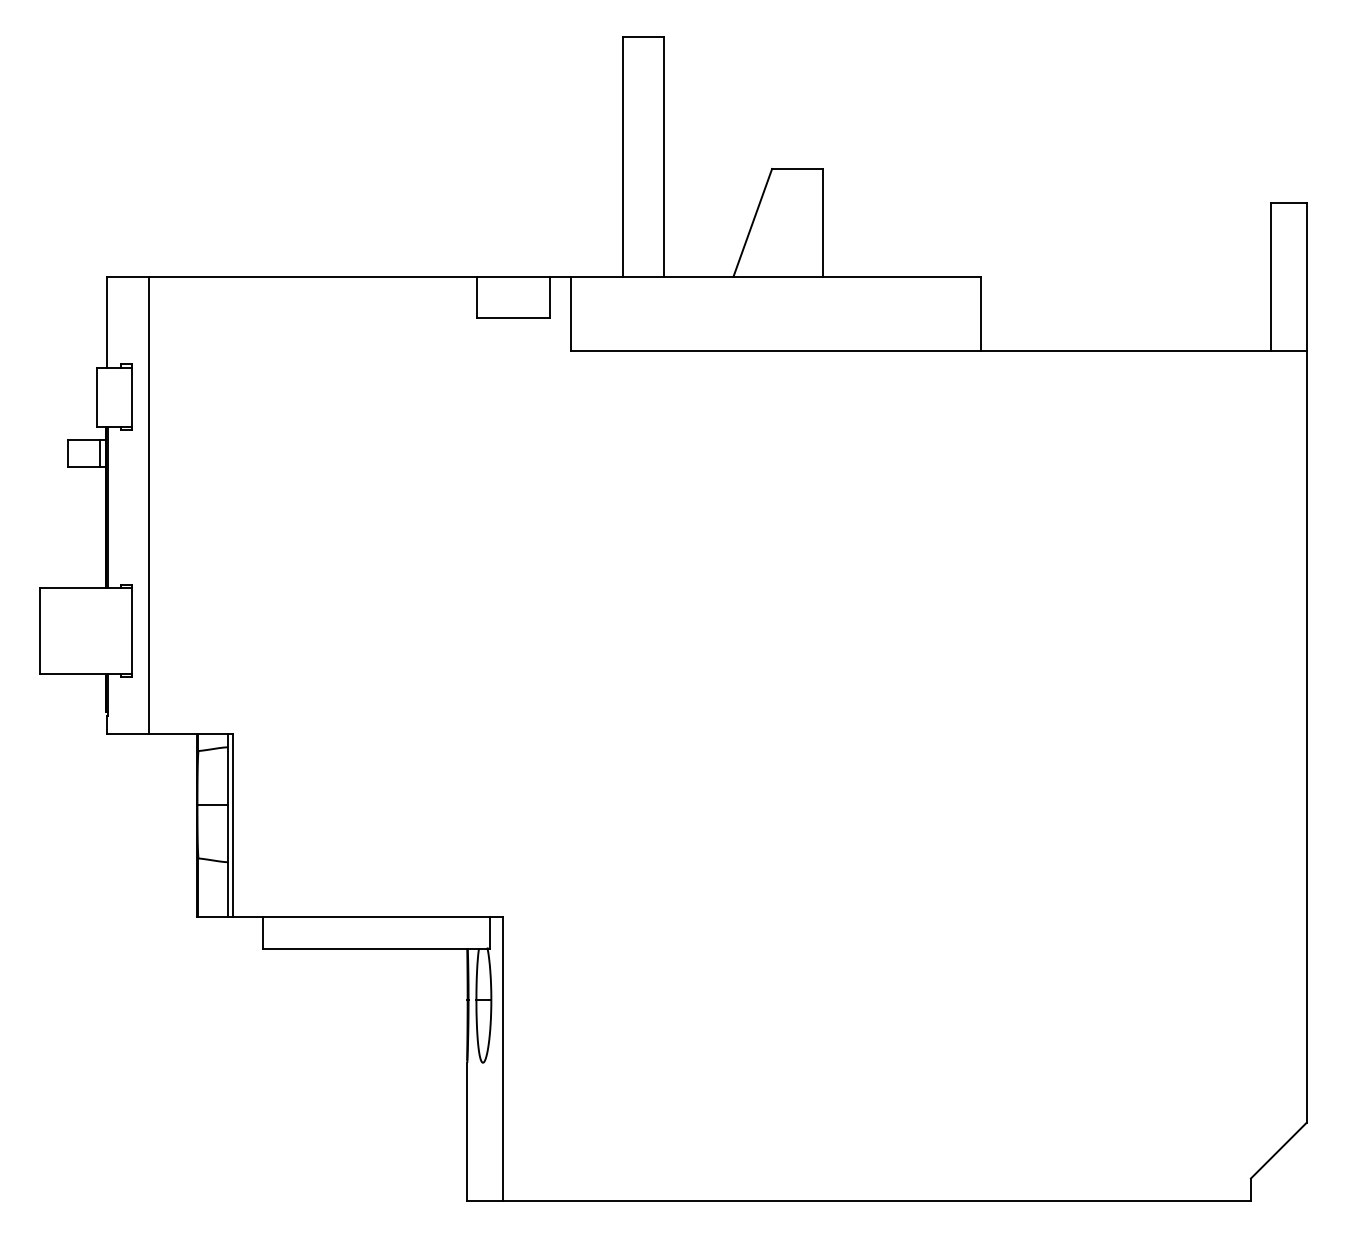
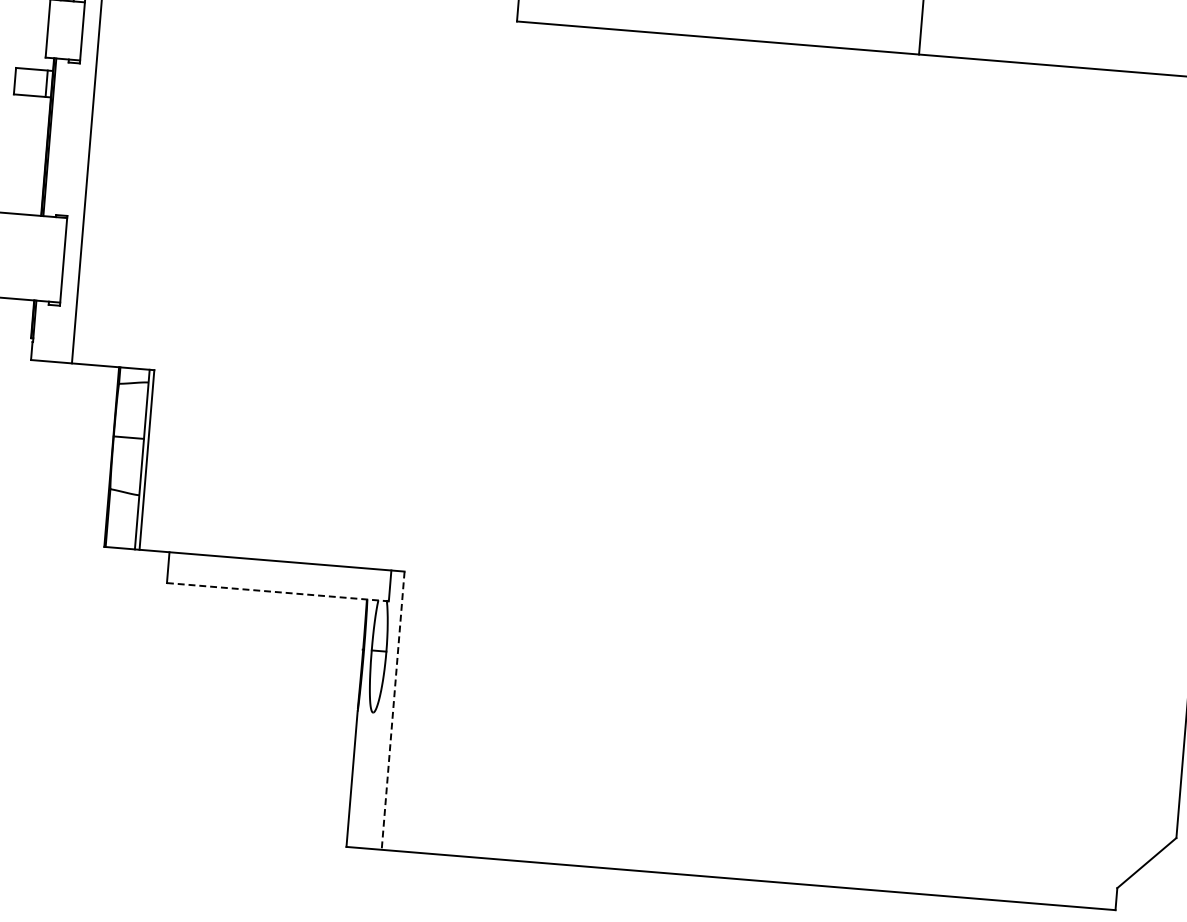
line: (377, 948) -> (278, 591), solid -> dashed
line: (503, 1059) -> (393, 711), solid -> dashed

